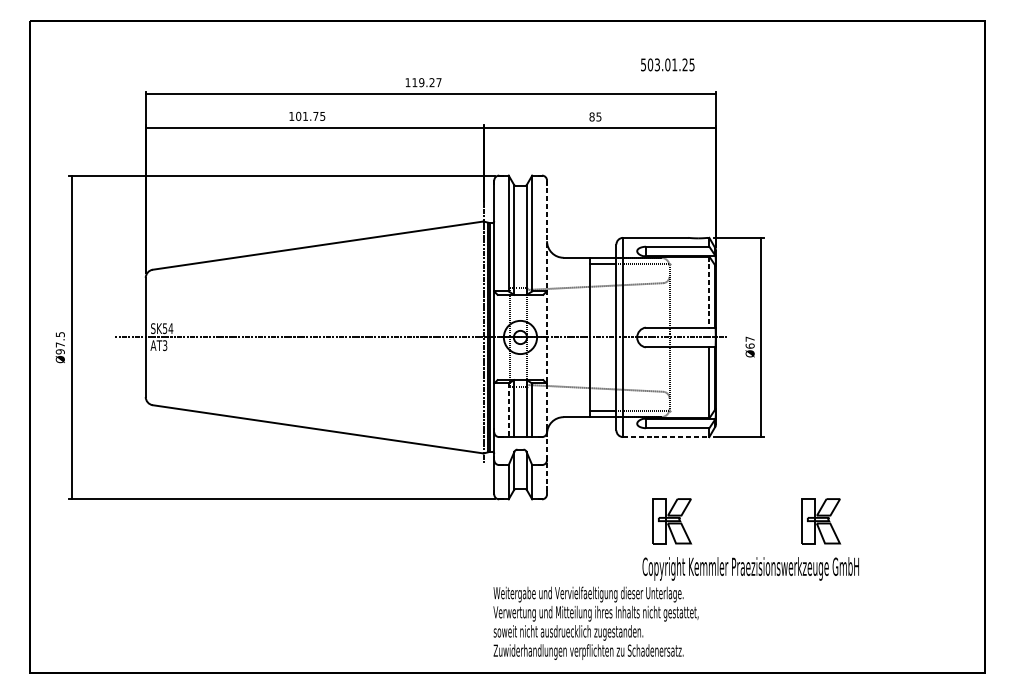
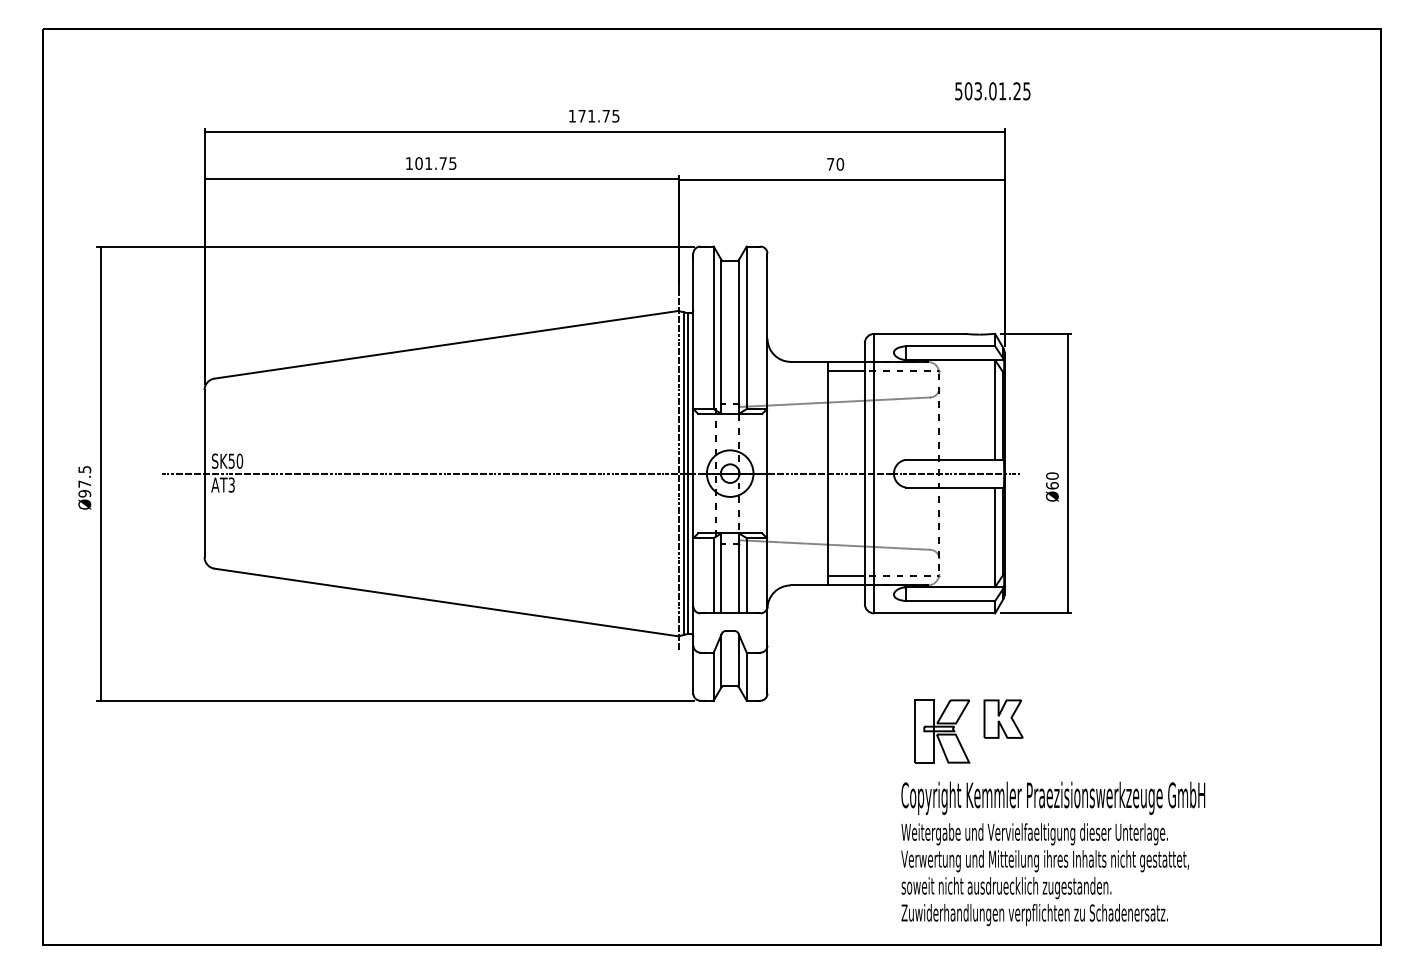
text: (667, 65) -> (992, 91), moved
text: (426, 82) -> (598, 115), 119.27 -> 171.75
text: (595, 116) -> (835, 163), 85 -> 70
line: (709, 291) -> (995, 409), dashed -> solid
text: (170, 328) -> (239, 460), SK54 -> SK50
line: (547, 338) -> (767, 474), dashed -> solid
text: (750, 338) -> (1052, 475), Ø67 -> Ø60
line: (508, 410) -> (713, 575), dashed -> solid
line: (666, 437) -> (934, 613), dashed -> solid
part: (715, 512) -> (1003, 718), added
part: (820, 521) -> (1151, 731), removed
text: (595, 623) -> (1044, 874), moved

